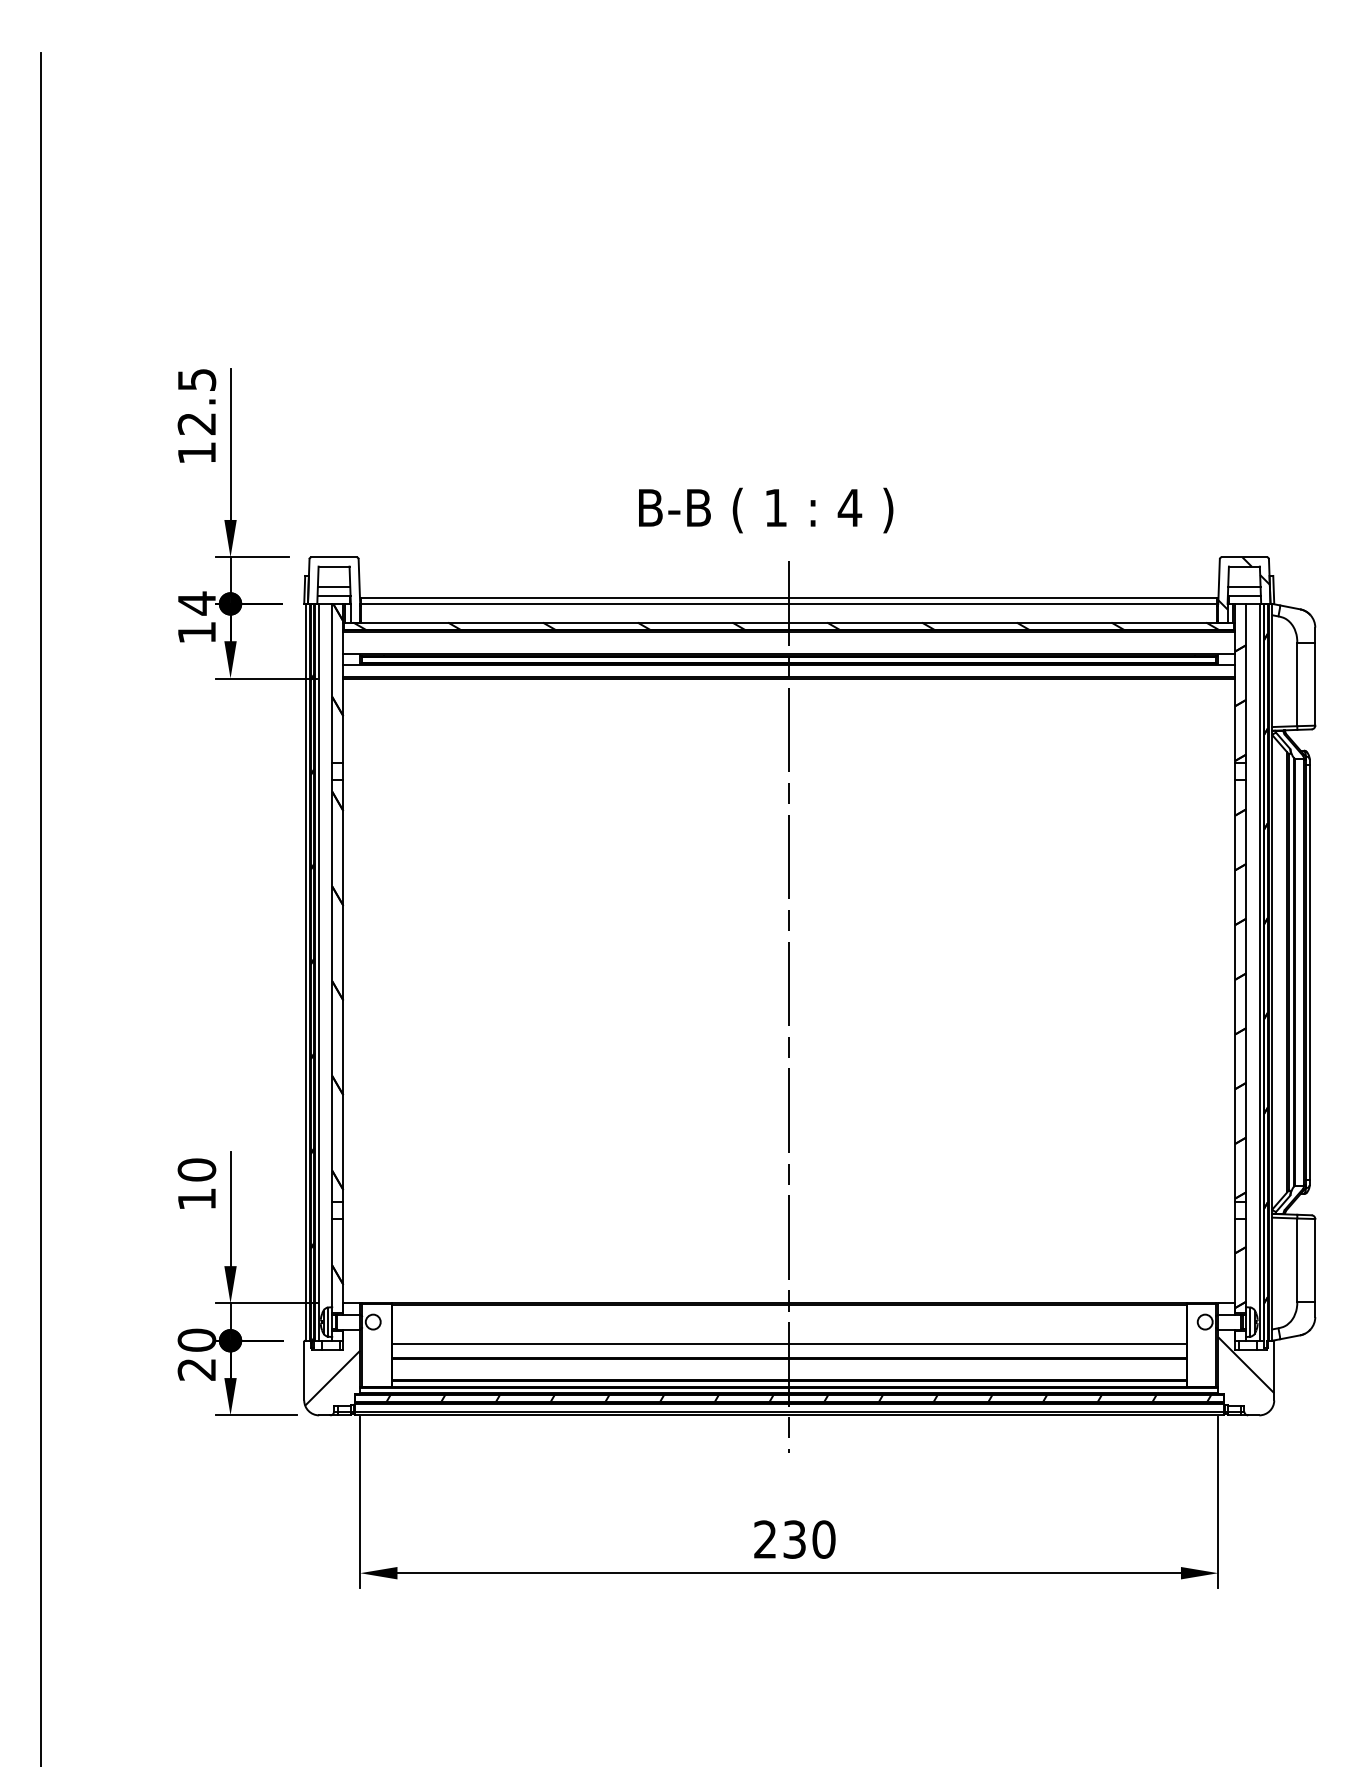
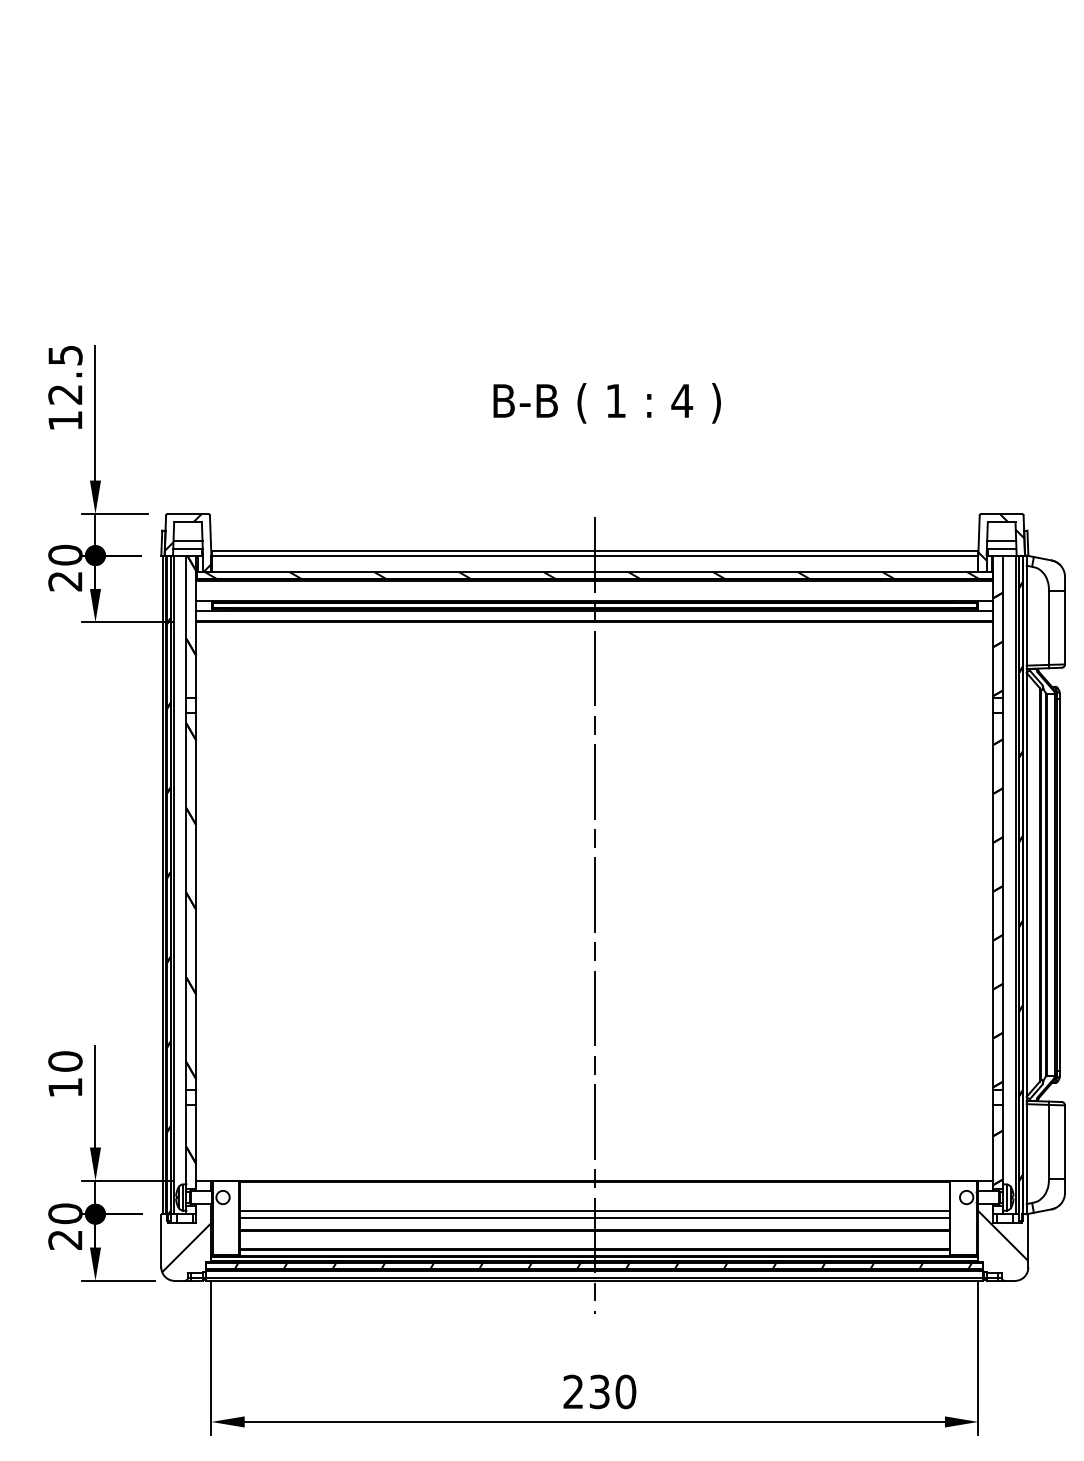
text: (766, 510) -> (607, 403), moved
hatch: (334, 589) -> (188, 542), added
text: (196, 617) -> (65, 567), 14 -> 20
line: (788, 1337) -> (594, 1211), added

